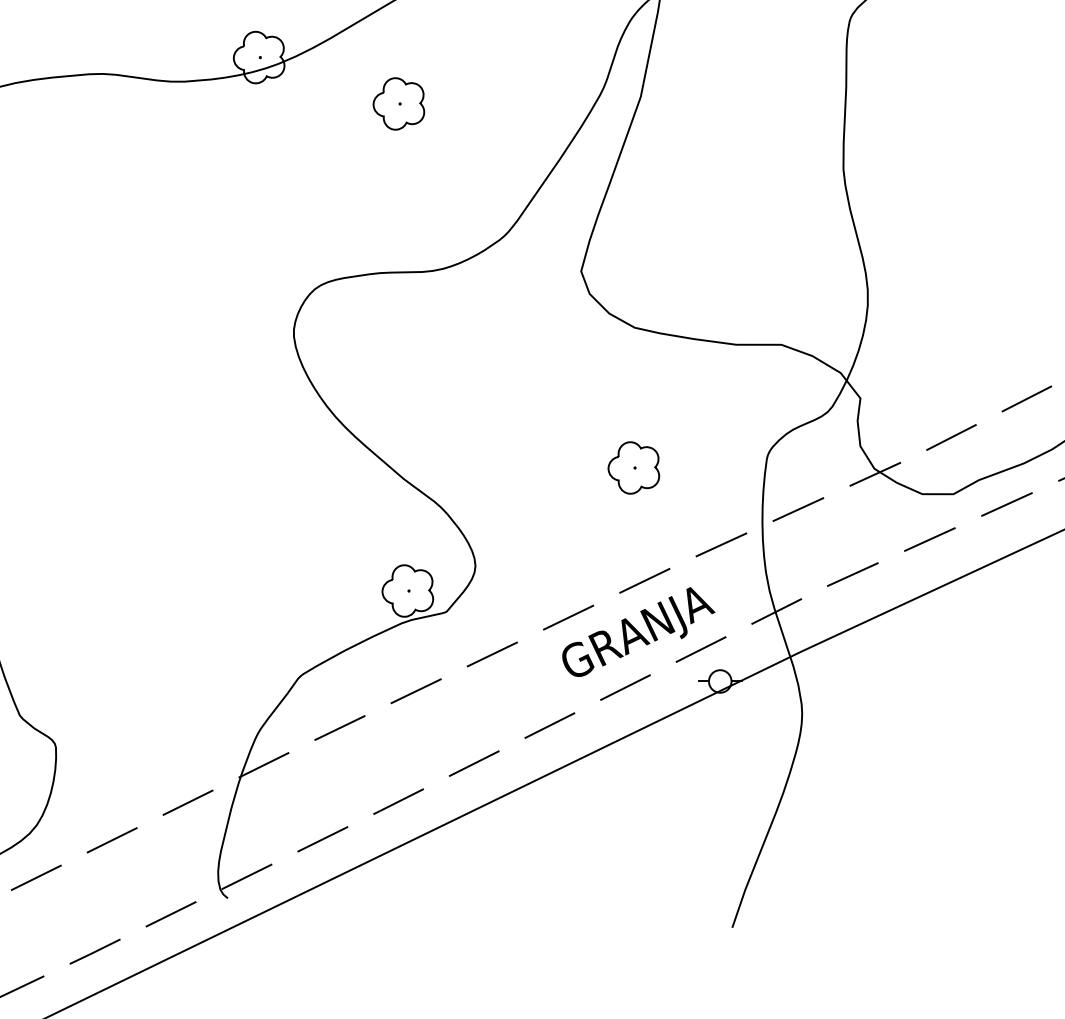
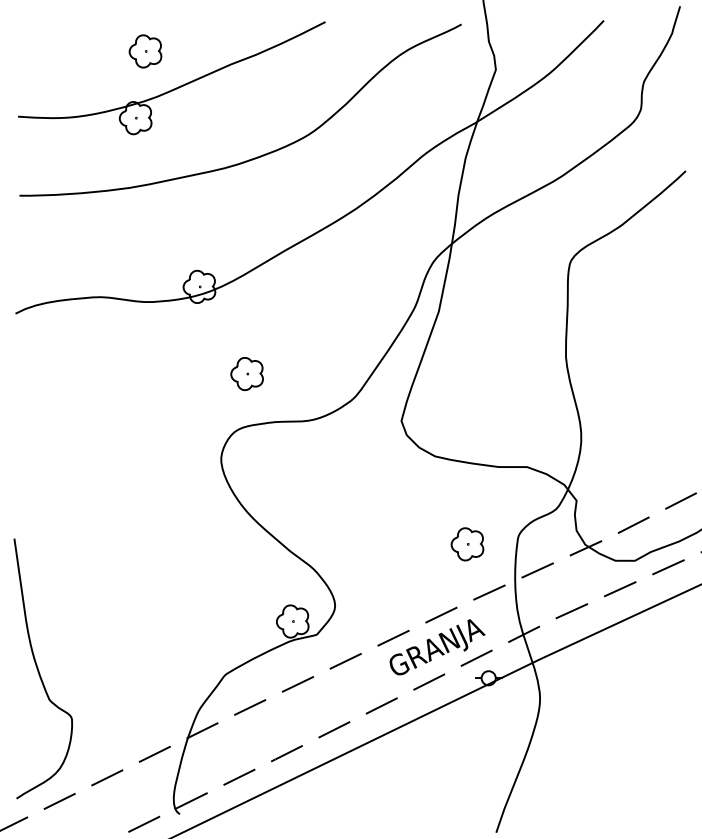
part: (397, 104) -> (246, 374), moved
part: (633, 468) -> (467, 544), moved

